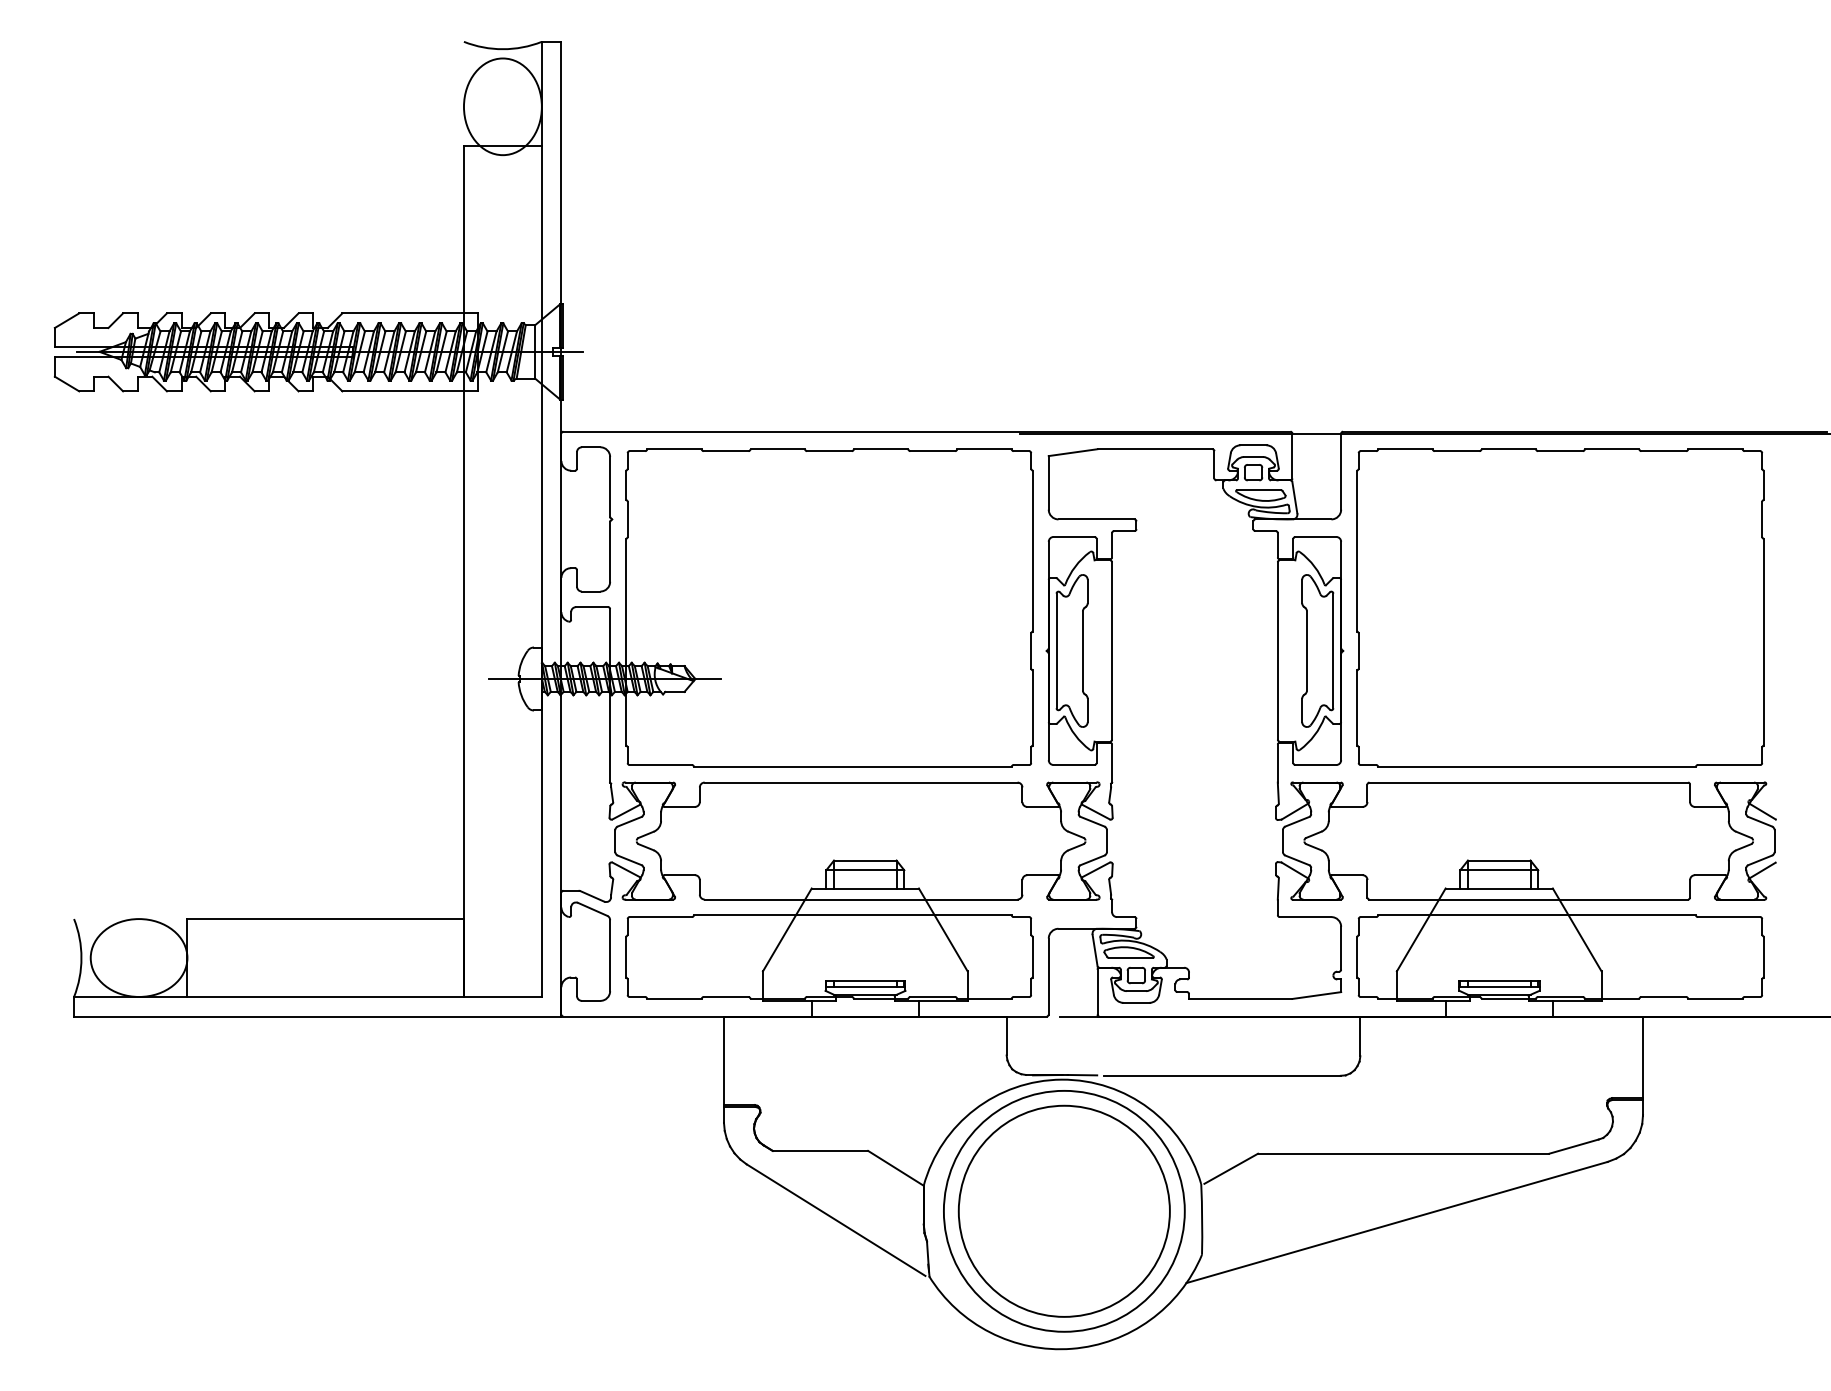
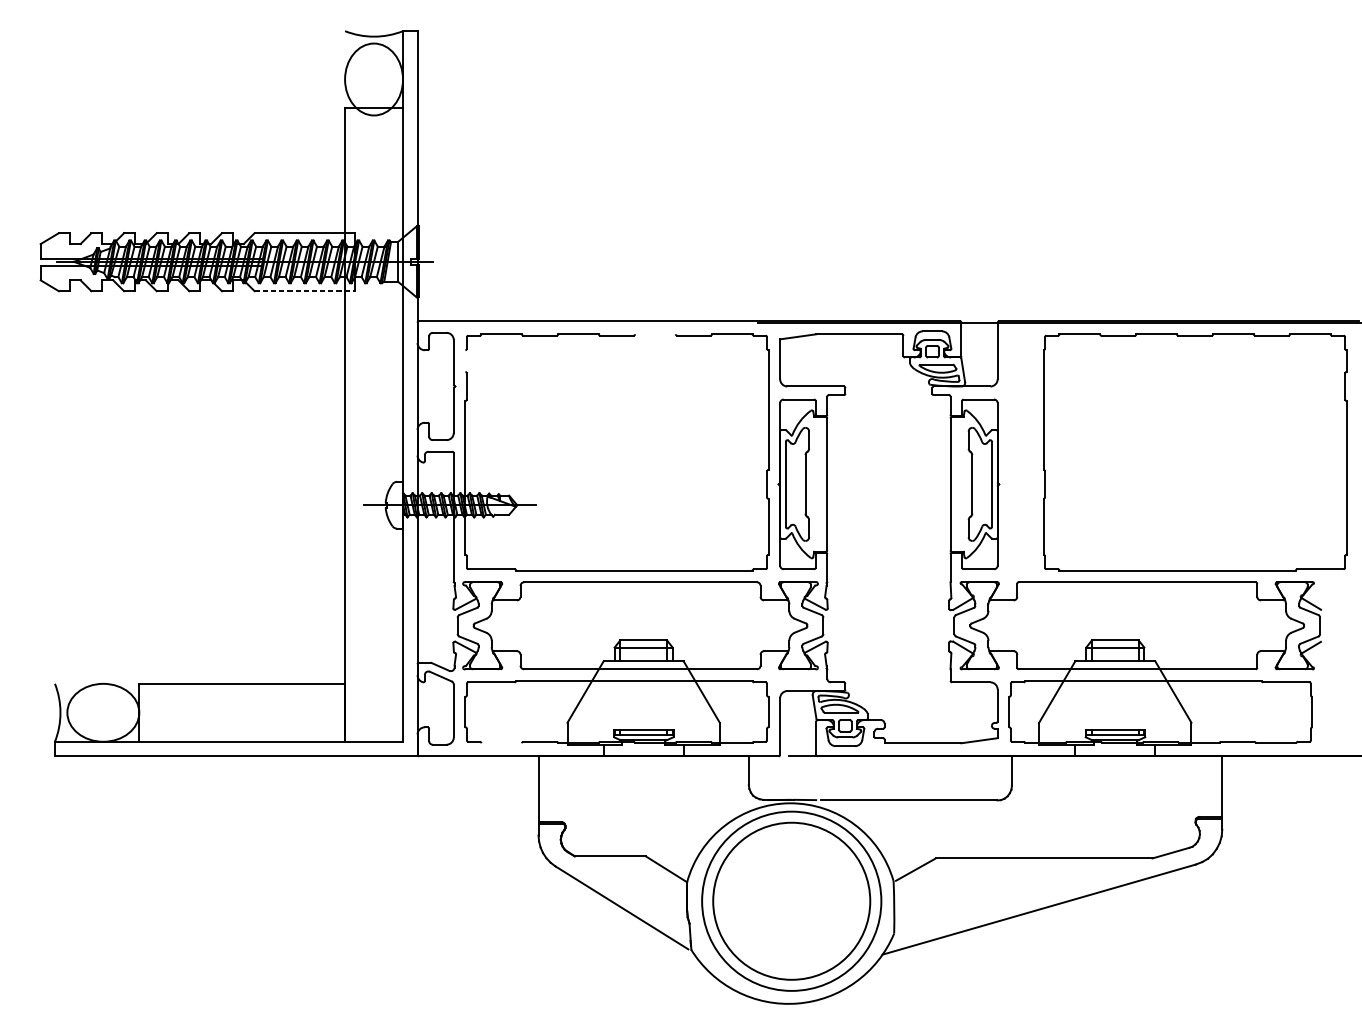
line: (410, 391) -> (305, 291), solid -> dashed
line: (880, 449) -> (654, 334), removed
line: (625, 484) -> (465, 360), removed
part: (1560, 607) -> (1195, 452), moved
line: (674, 998) -> (501, 742), removed

